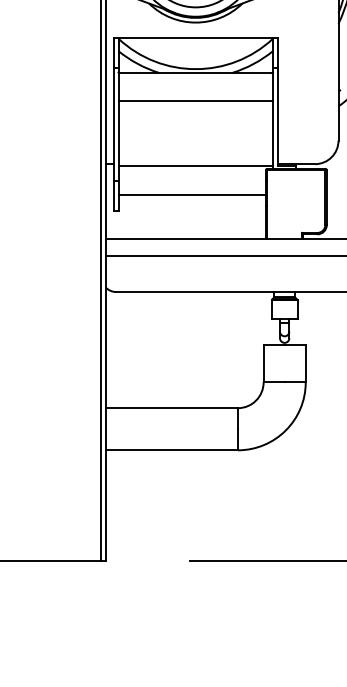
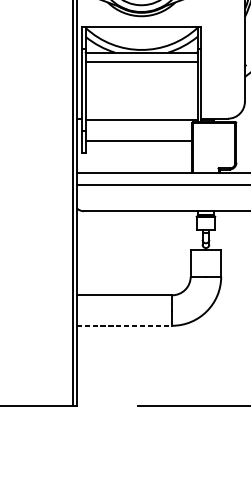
line: (195, 100) -> (141, 61), moved
line: (171, 450) -> (124, 325), solid -> dashed

